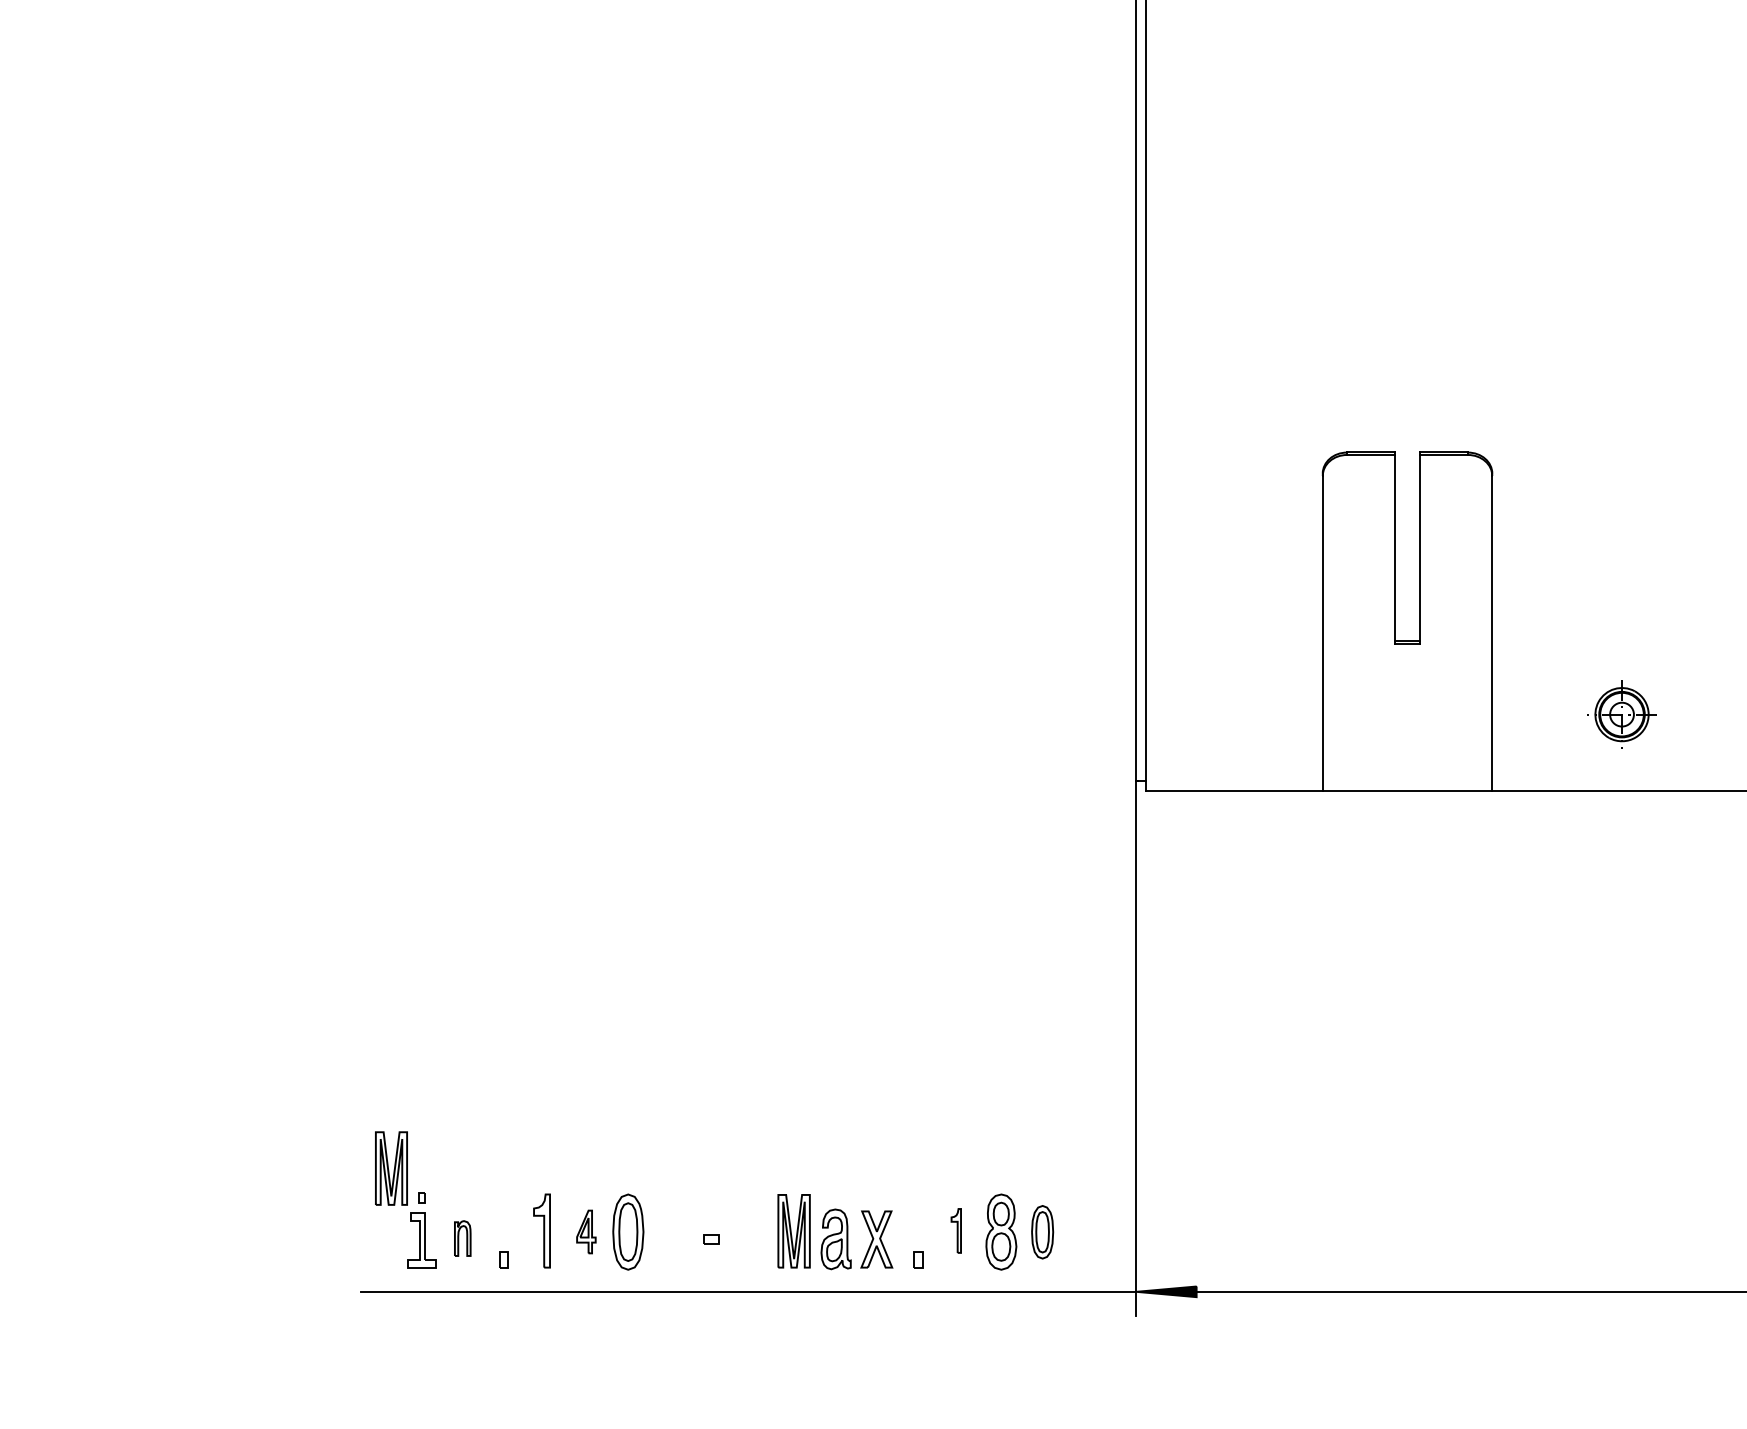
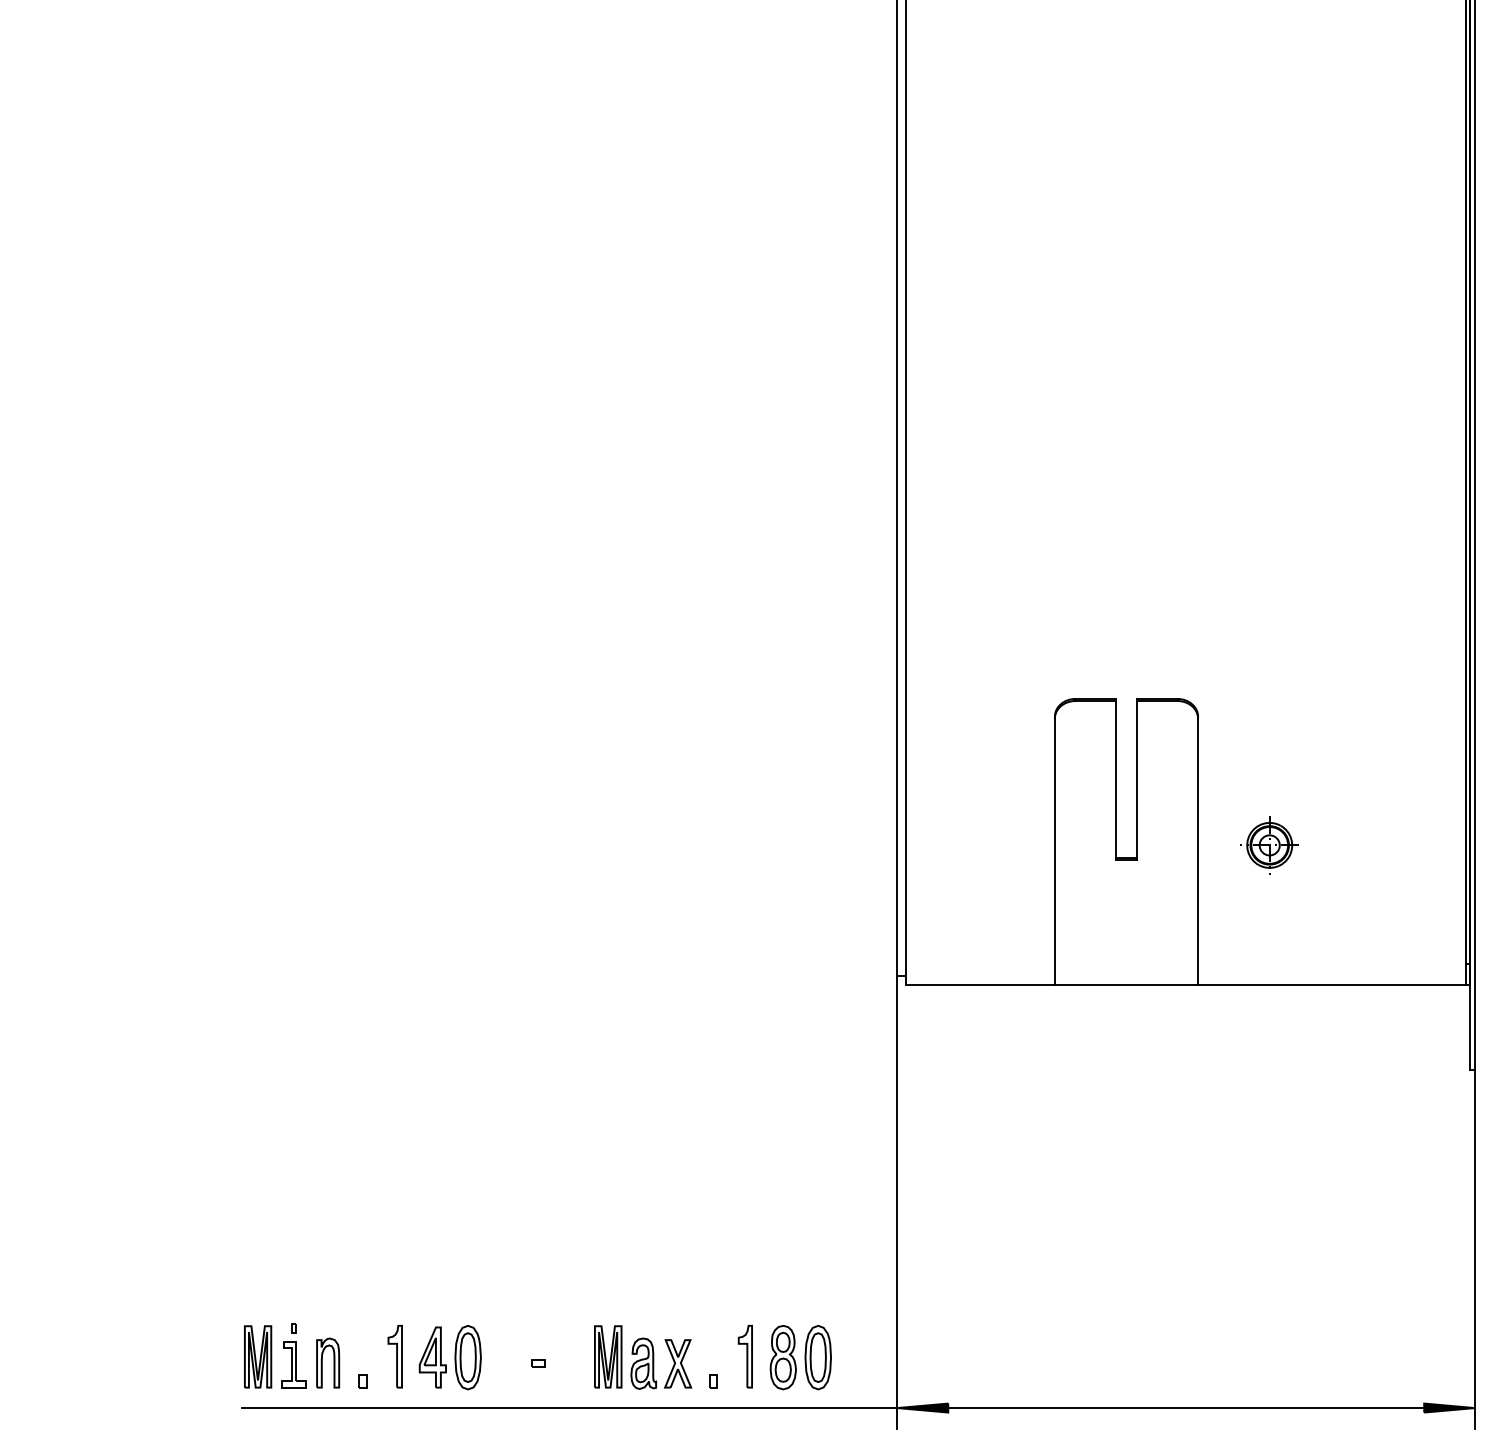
part: (1621, 714) -> (1269, 845), moved
part: (392, 1168) -> (258, 1356), moved
part: (955, 1230) -> (744, 1356), size x1.67
part: (586, 1231) -> (432, 1357), size x1.67
part: (1041, 1231) -> (817, 1357), size x1.43
part: (463, 1237) -> (328, 1362), size x1.67

